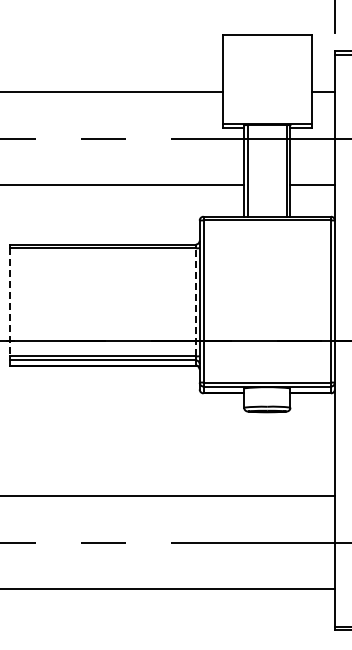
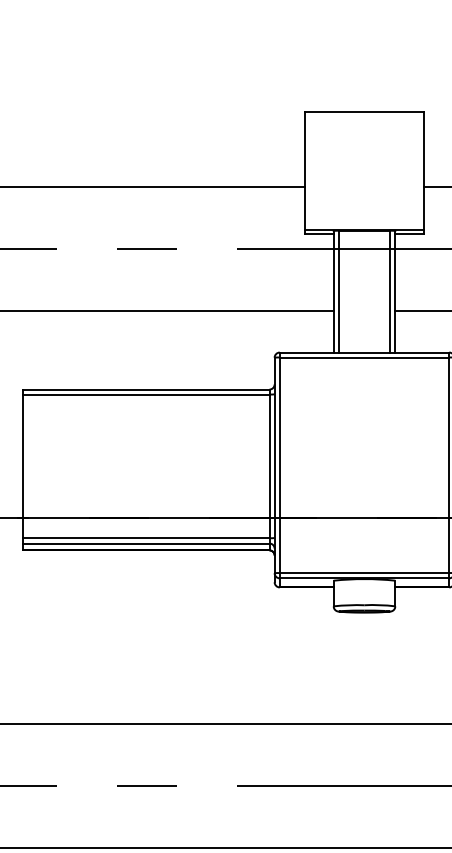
line: (195, 301) -> (269, 465), dashed -> solid
line: (10, 302) -> (23, 466), dashed -> solid

